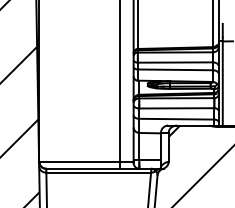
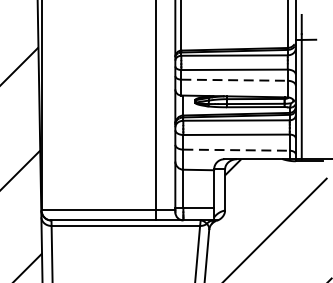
line: (175, 69) -> (234, 79), solid -> dashed
line: (176, 119) -> (236, 150), solid -> dashed

